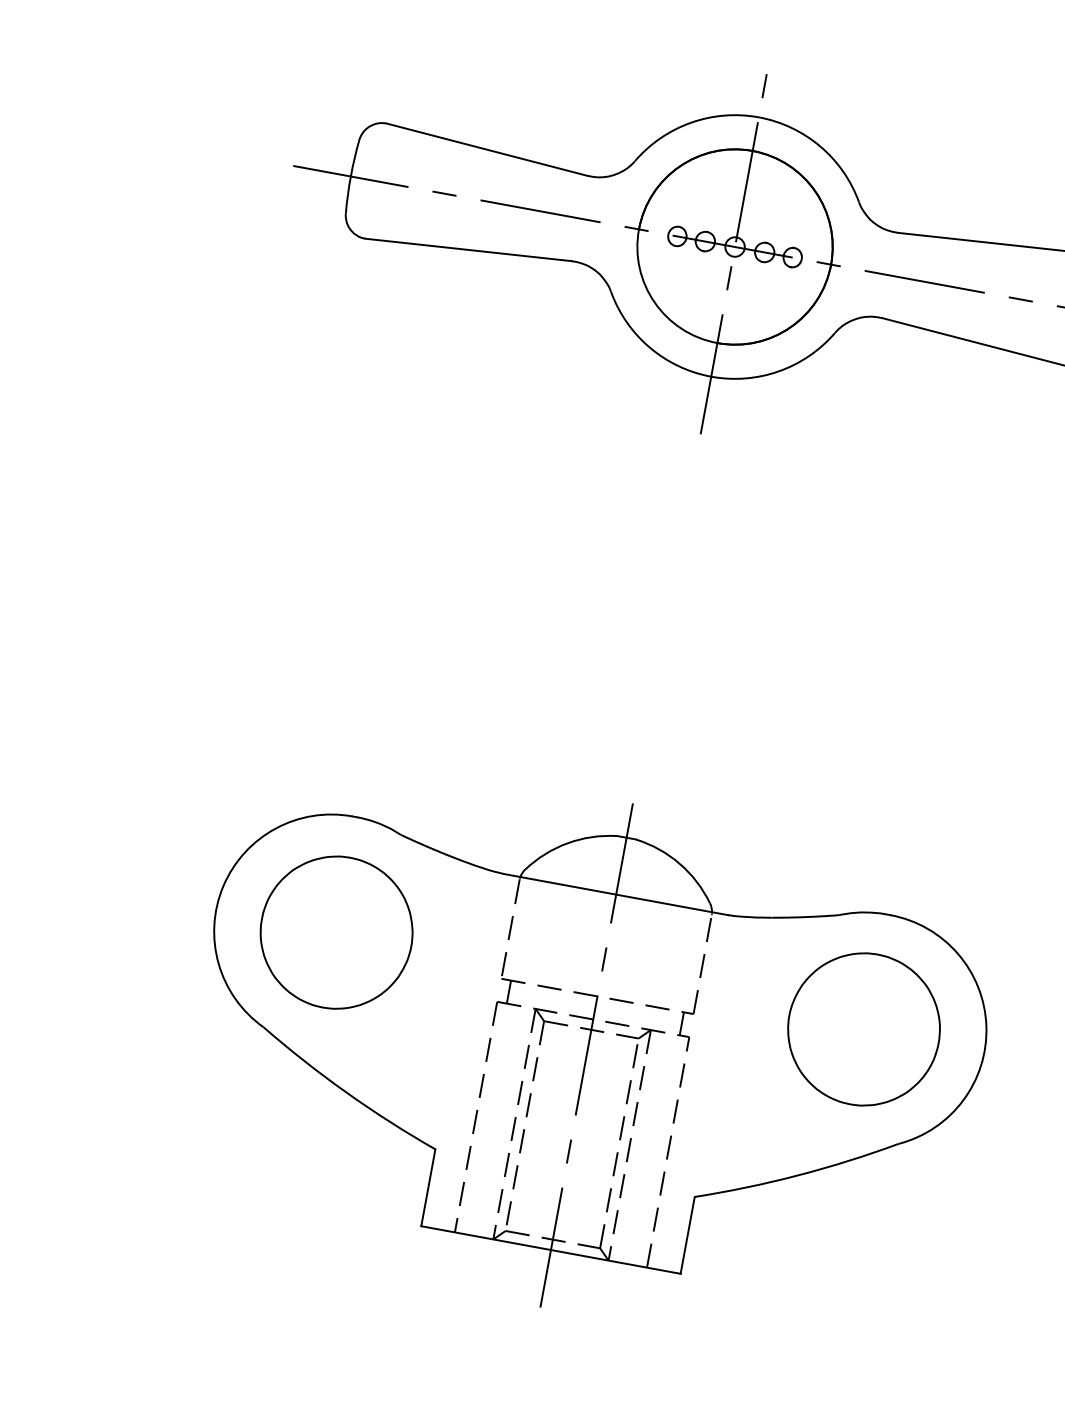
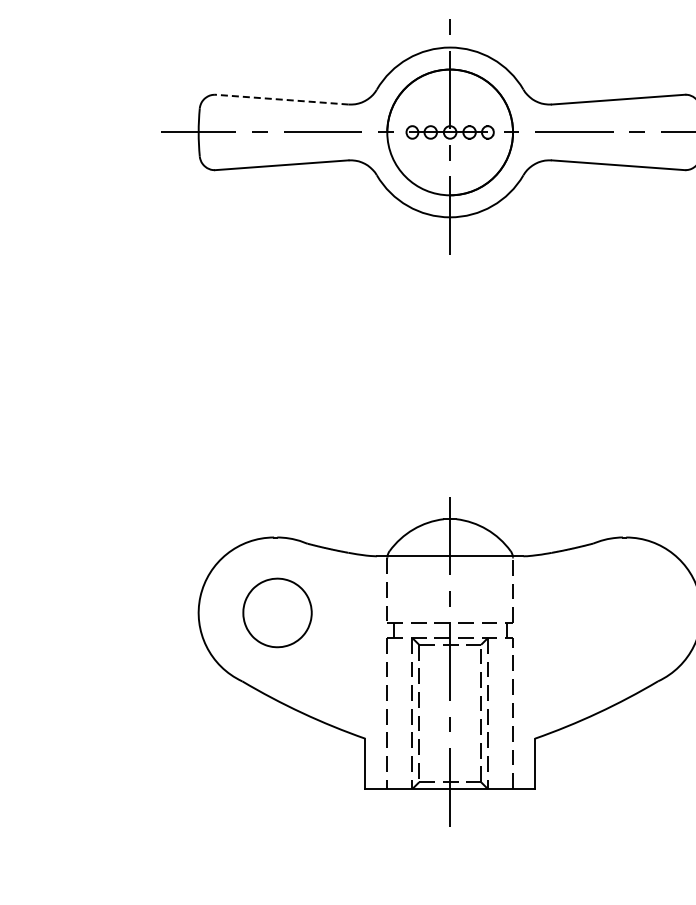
line: (486, 149) -> (281, 99), solid -> dashed
part: (336, 931) -> (277, 612), size x0.7
part: (863, 1028) -> (622, 612), removed

